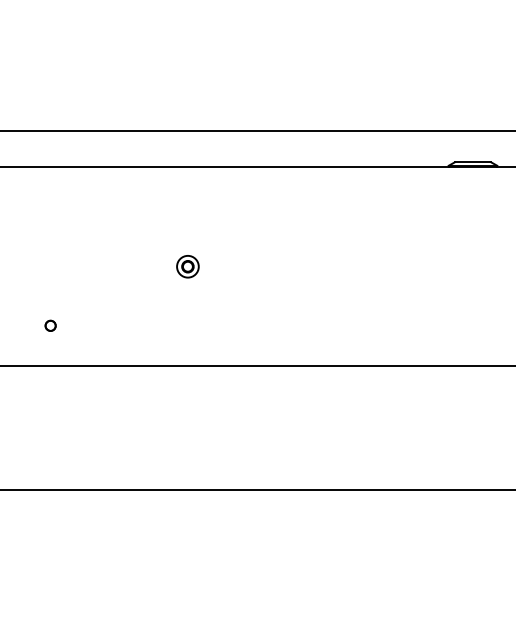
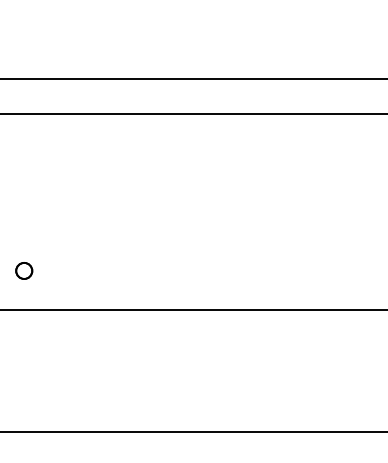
part: (187, 266) -> (159, 212), removed
circle: (50, 325) -> (23, 270), size x1.6

